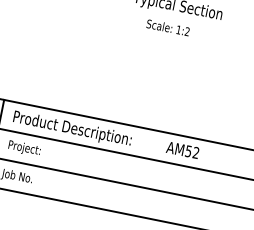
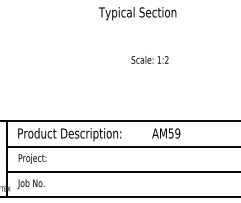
text: (167, 27) -> (149, 59), moved
text: (195, 152) -> (177, 133), AM52 -> AM59

